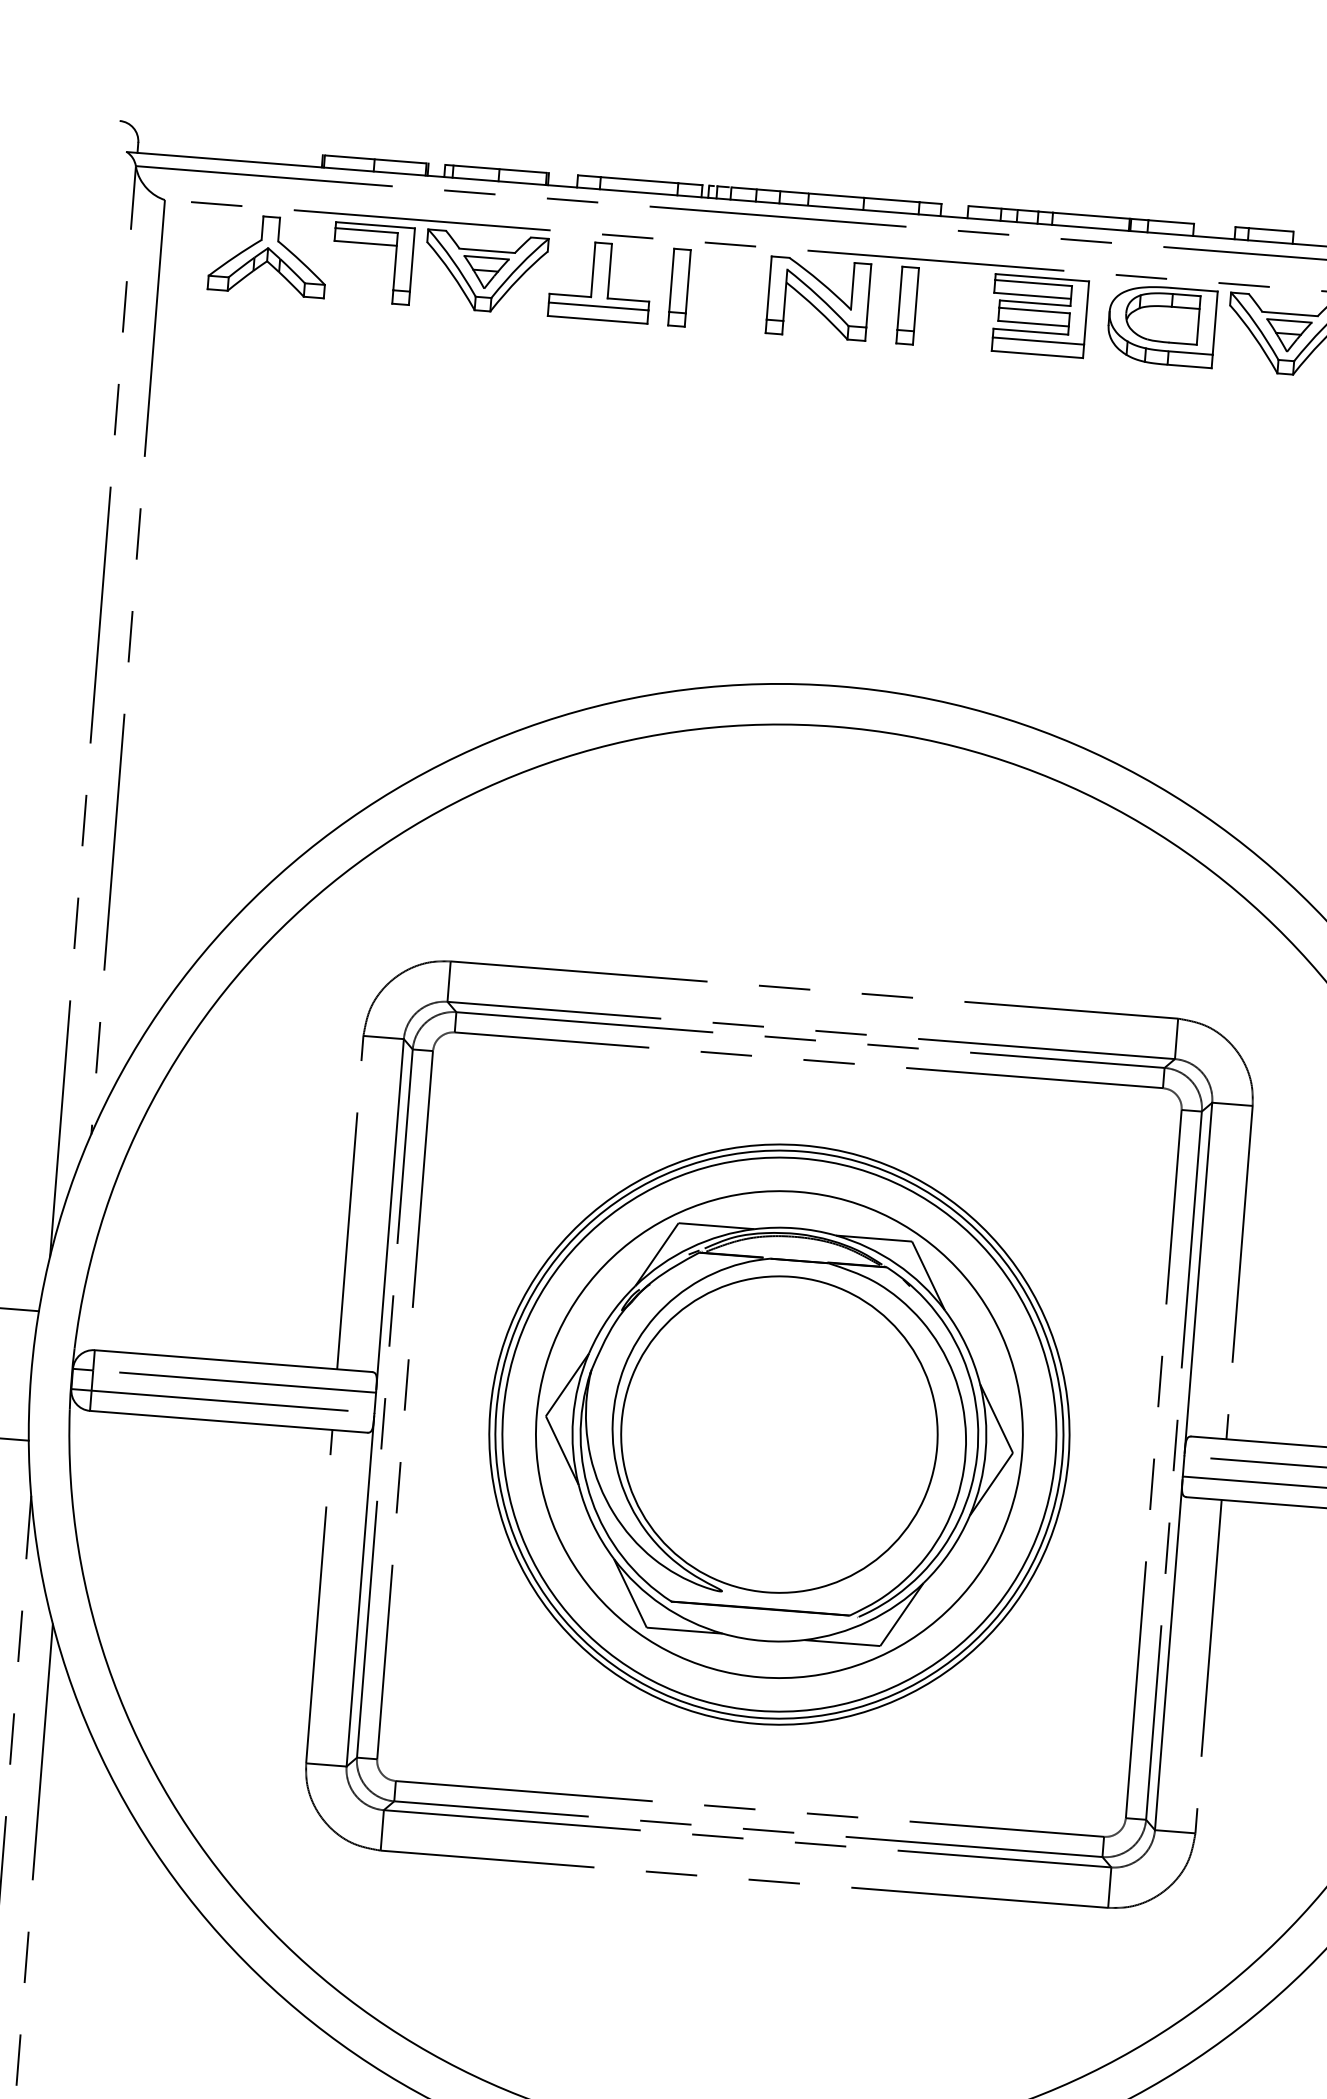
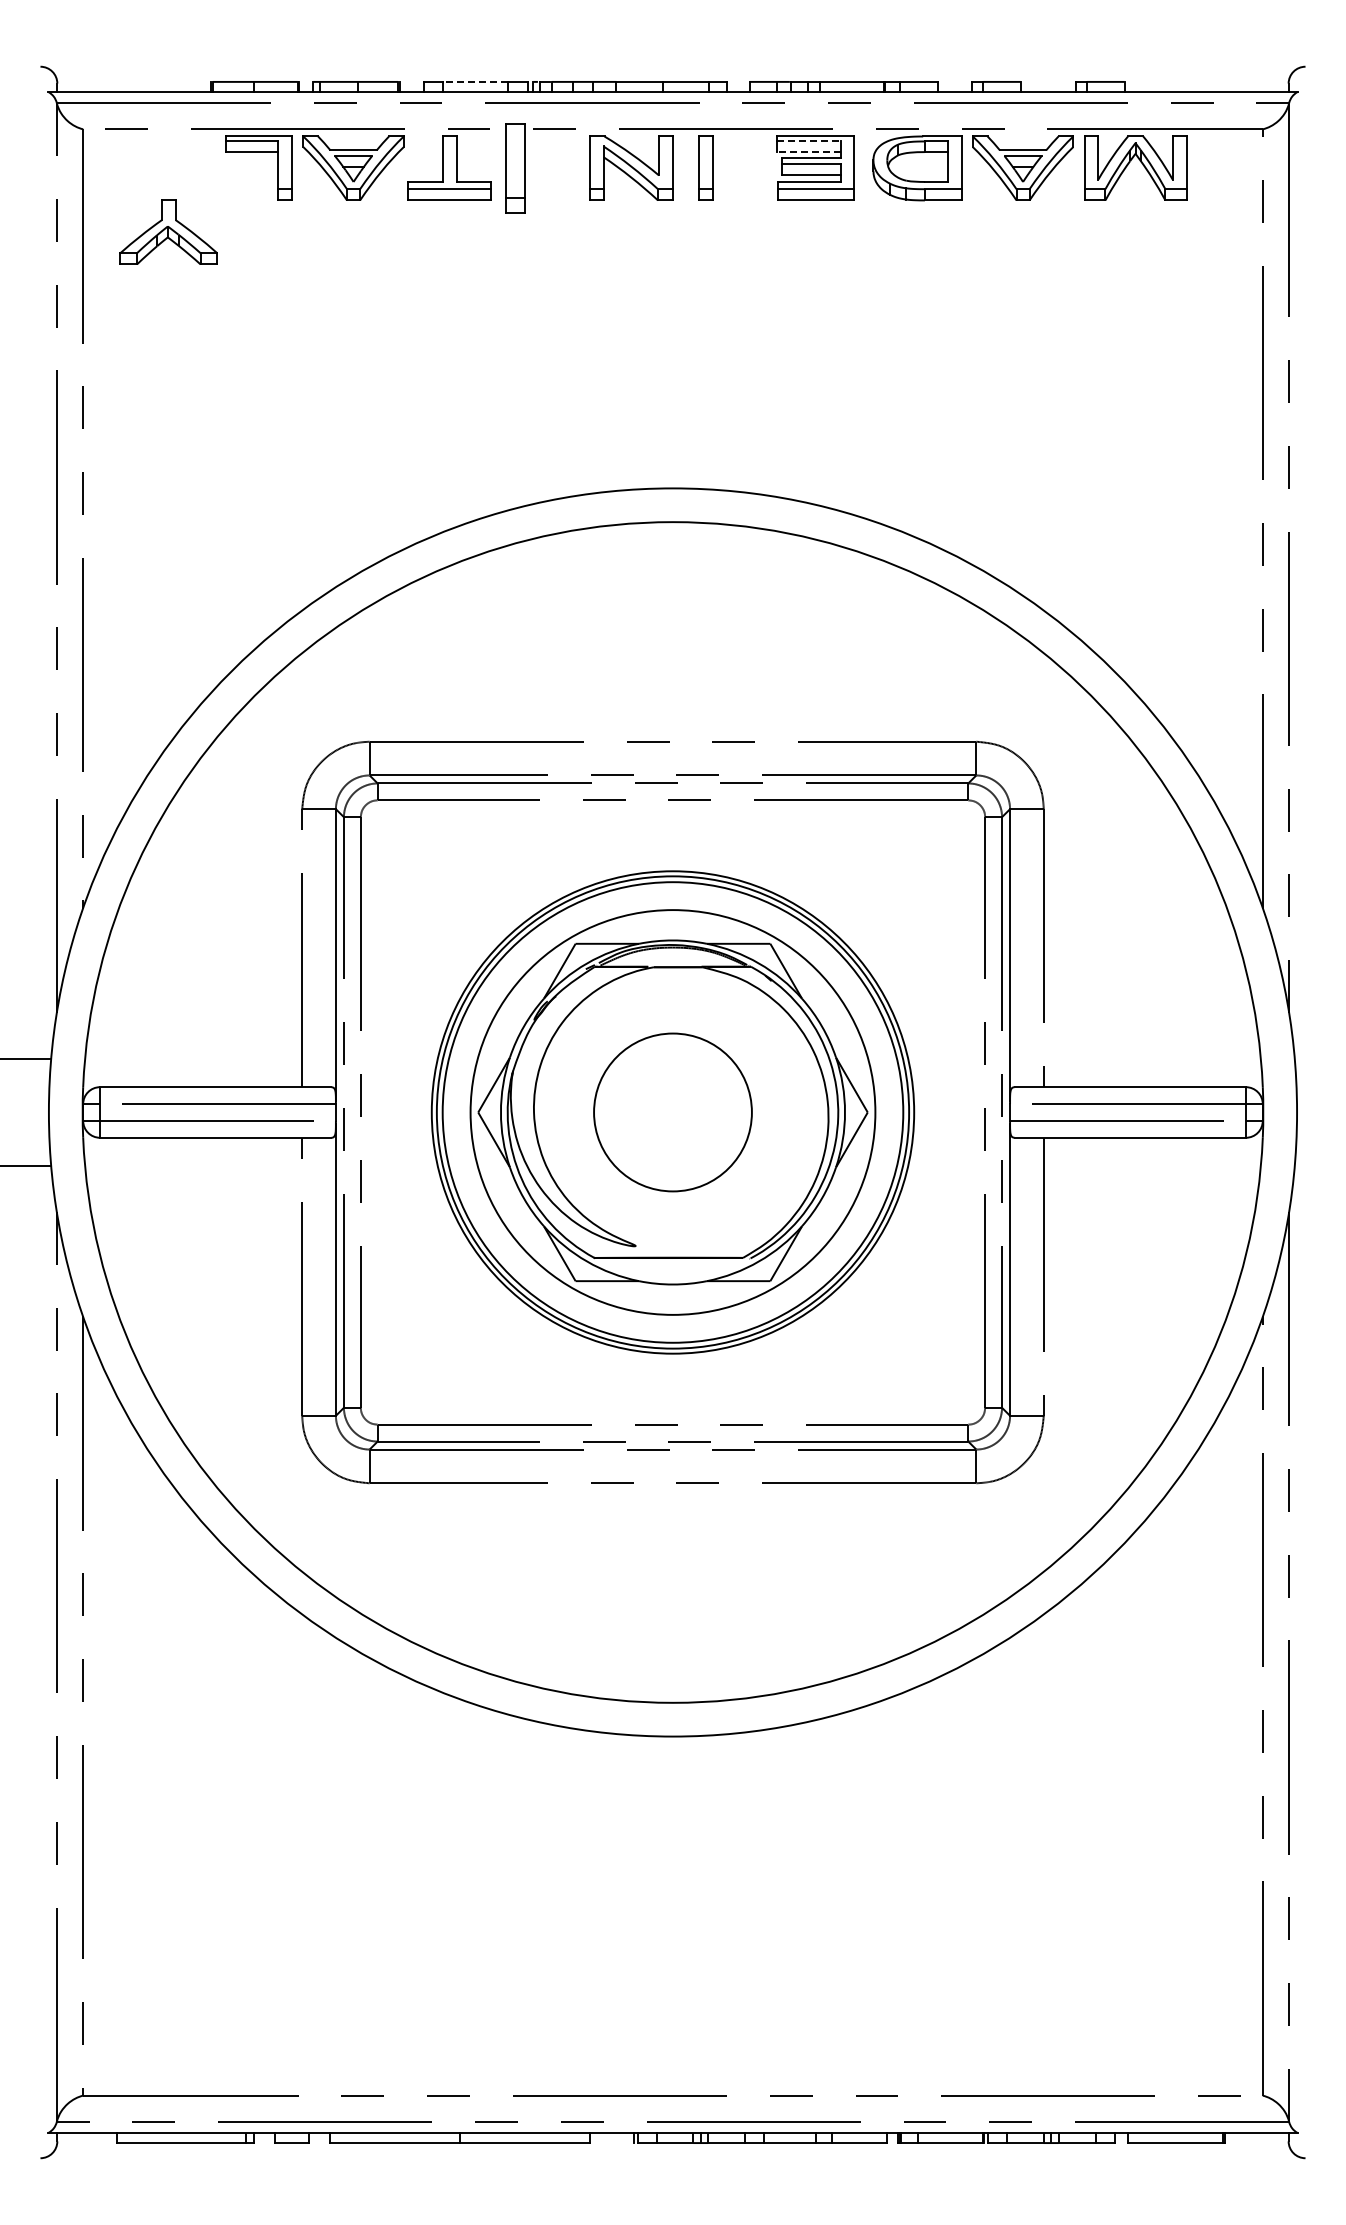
line: (638, 179) -> (474, 81), solid -> dashed
part: (268, 254) -> (168, 231), moved
line: (1034, 283) -> (809, 141), solid -> dashed
part: (678, 286) -> (514, 167), size x1.4
line: (1032, 296) -> (808, 152), solid -> dashed
circle: (778, 1434) -> (672, 1112), size x0.6

